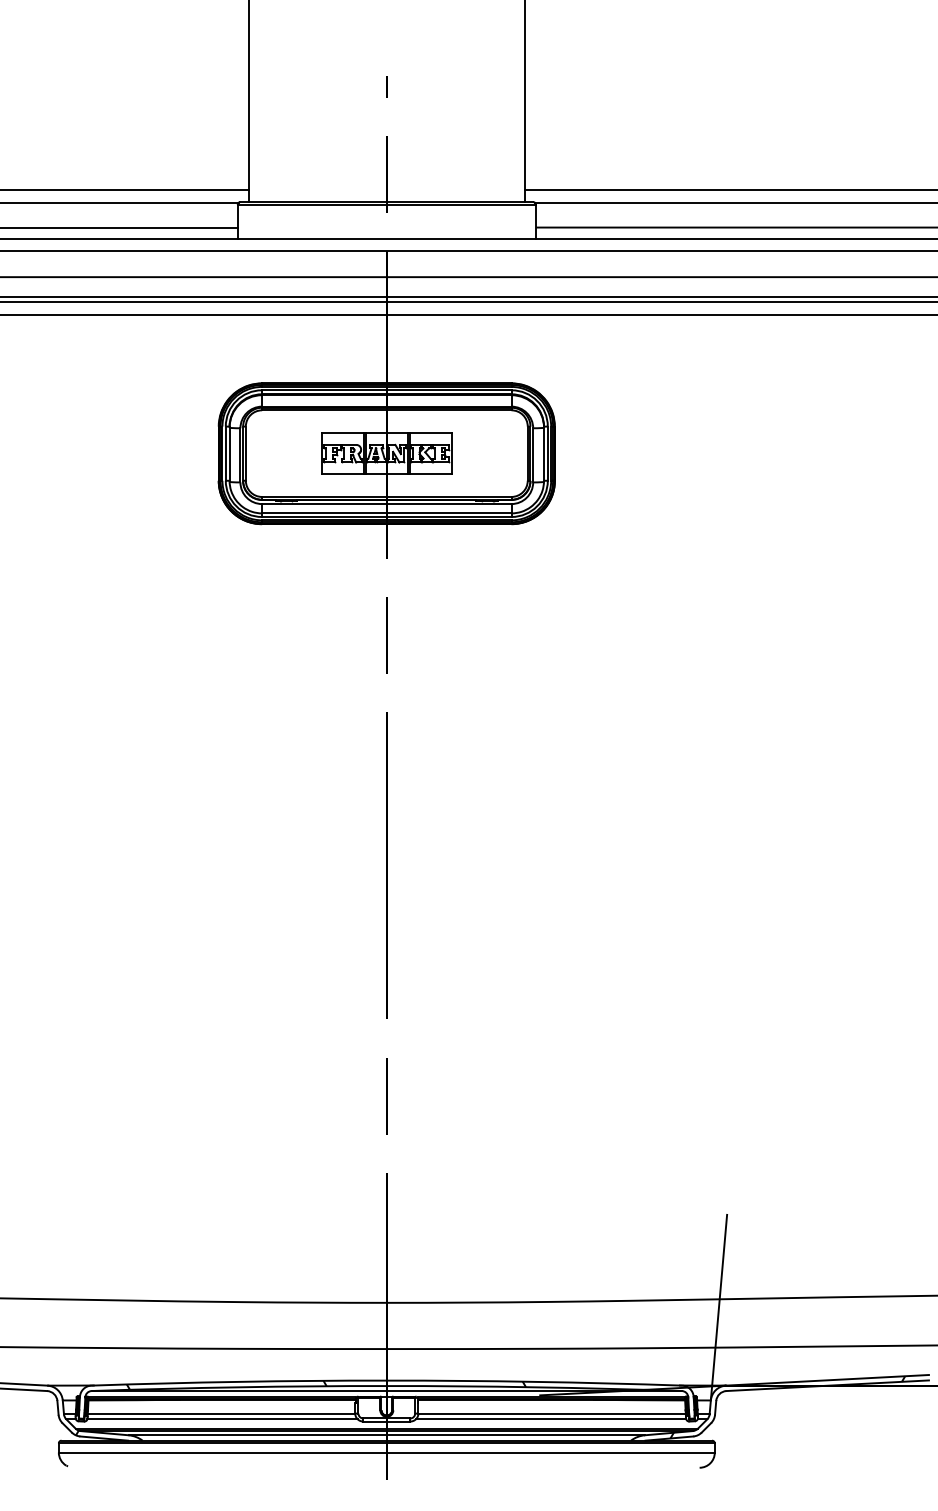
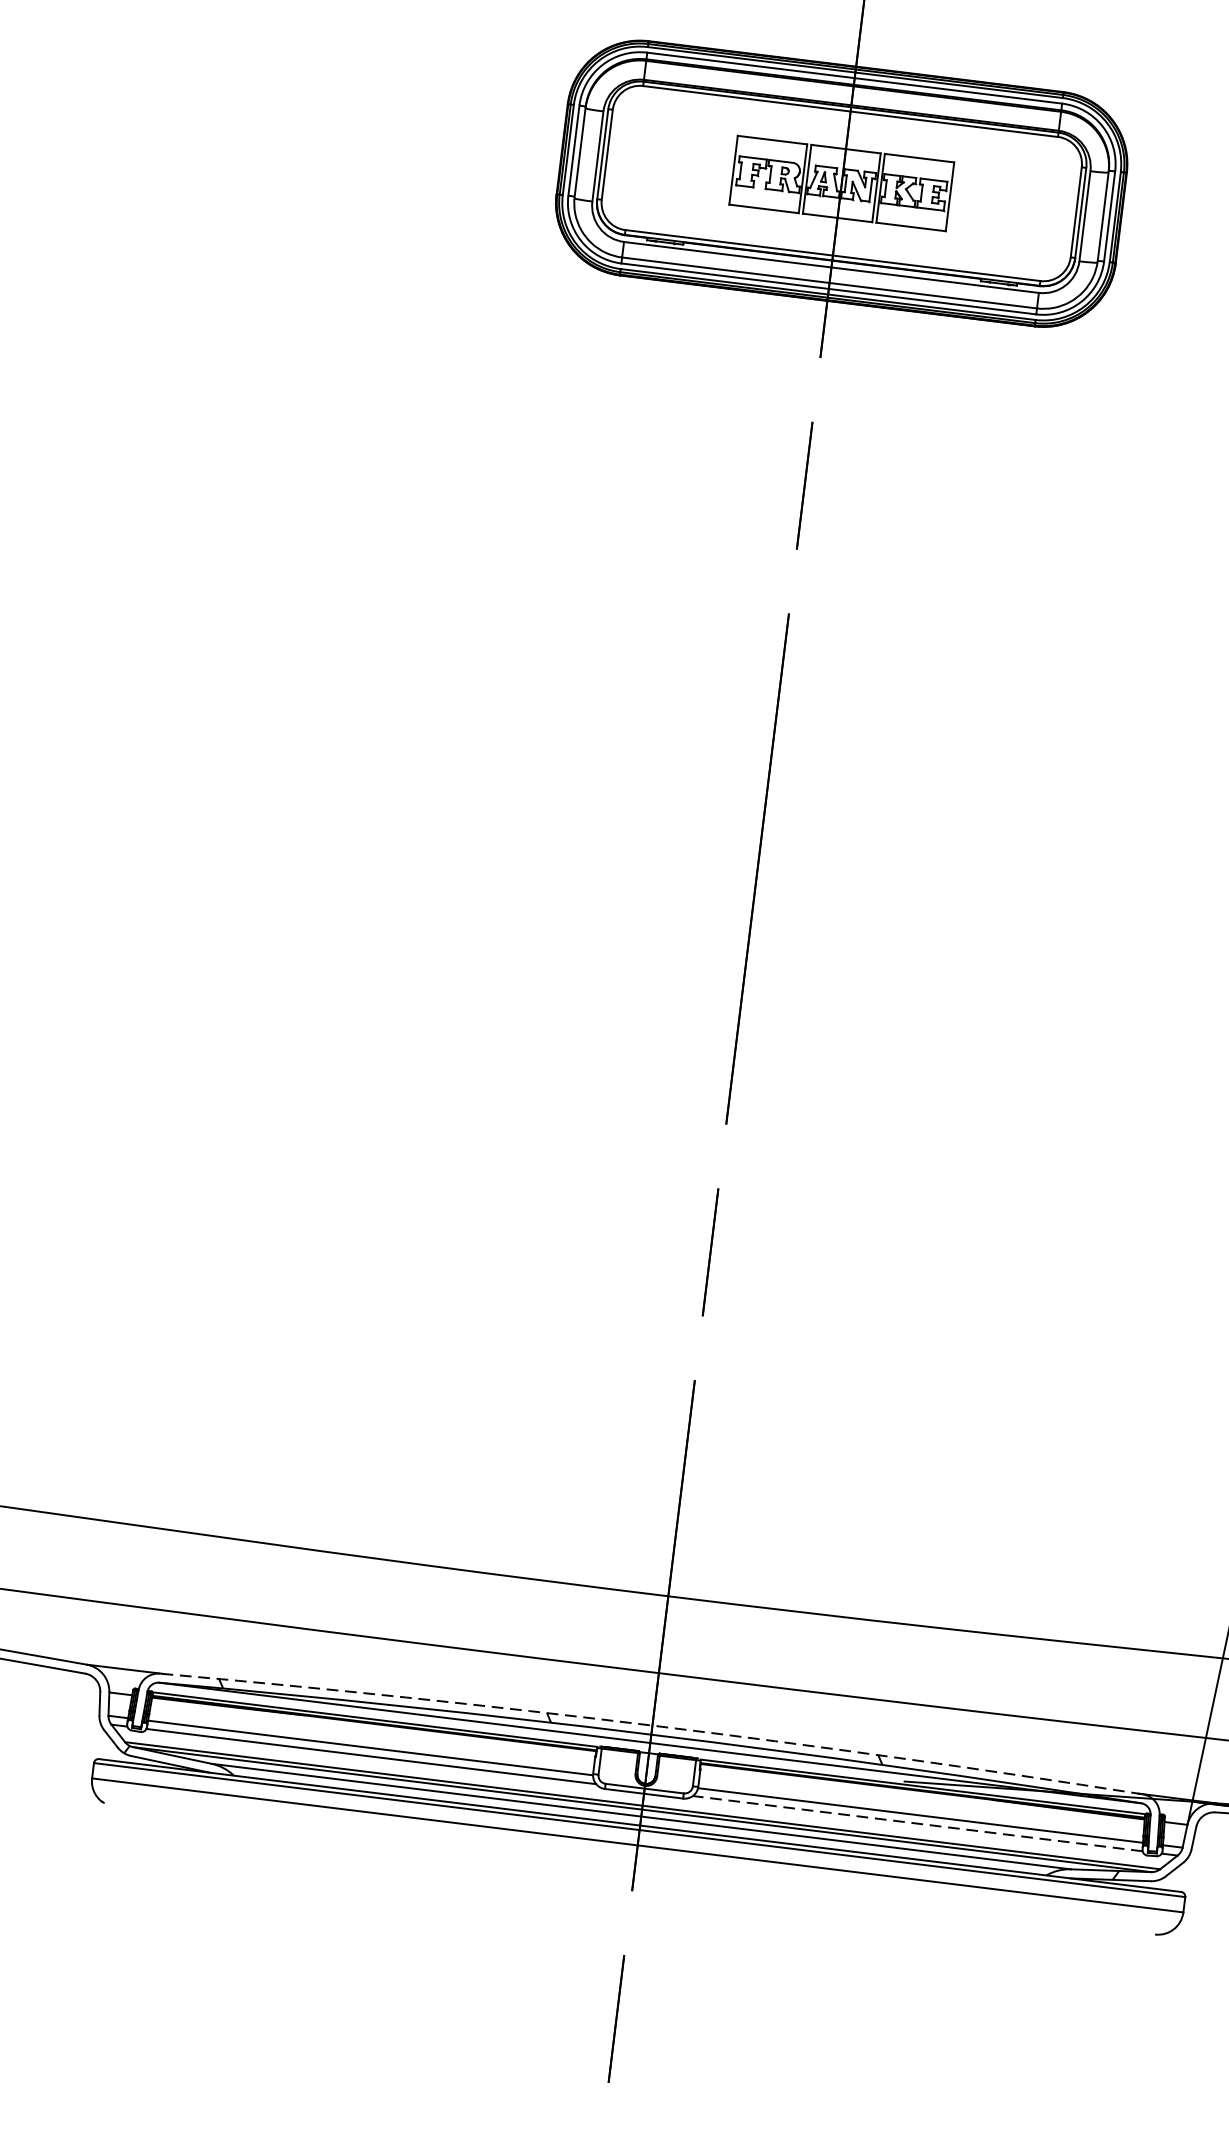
arc: (386, 1380) -> (651, 1725), solid -> dashed
line: (550, 1419) -> (916, 1823), solid -> dashed

